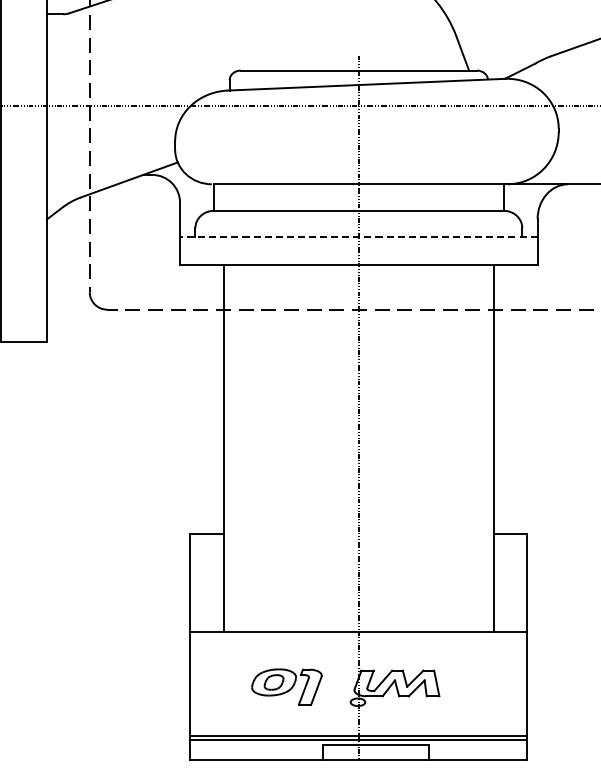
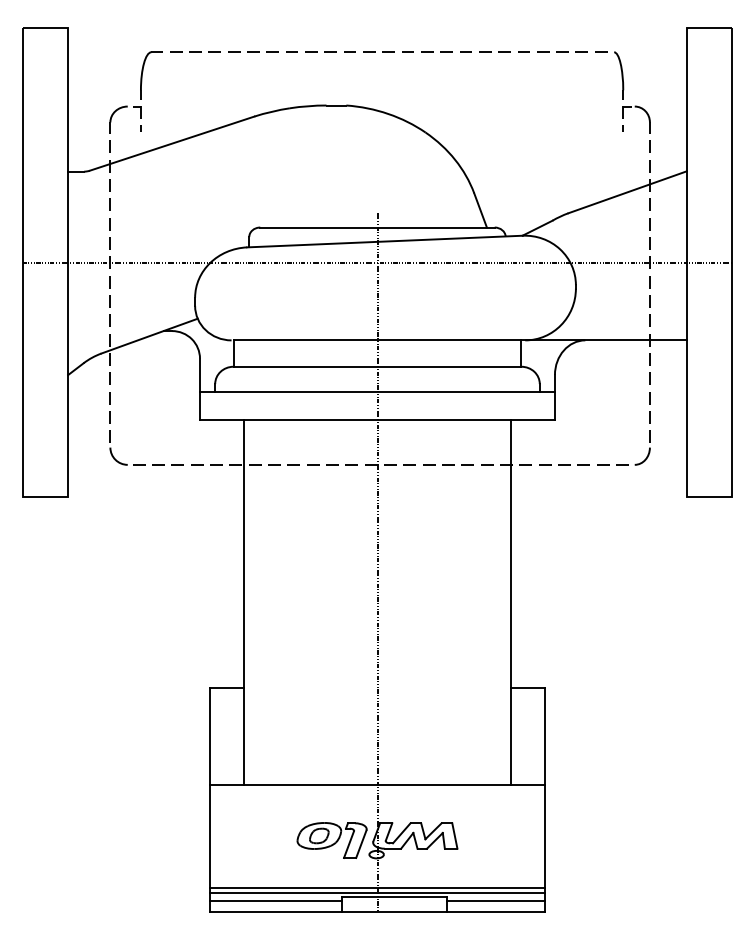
line: (358, 236) -> (377, 392), dashed -> solid
part: (286, 687) -> (331, 840), moved
line: (256, 748) -> (275, 900), added
line: (477, 748) -> (495, 900), added

